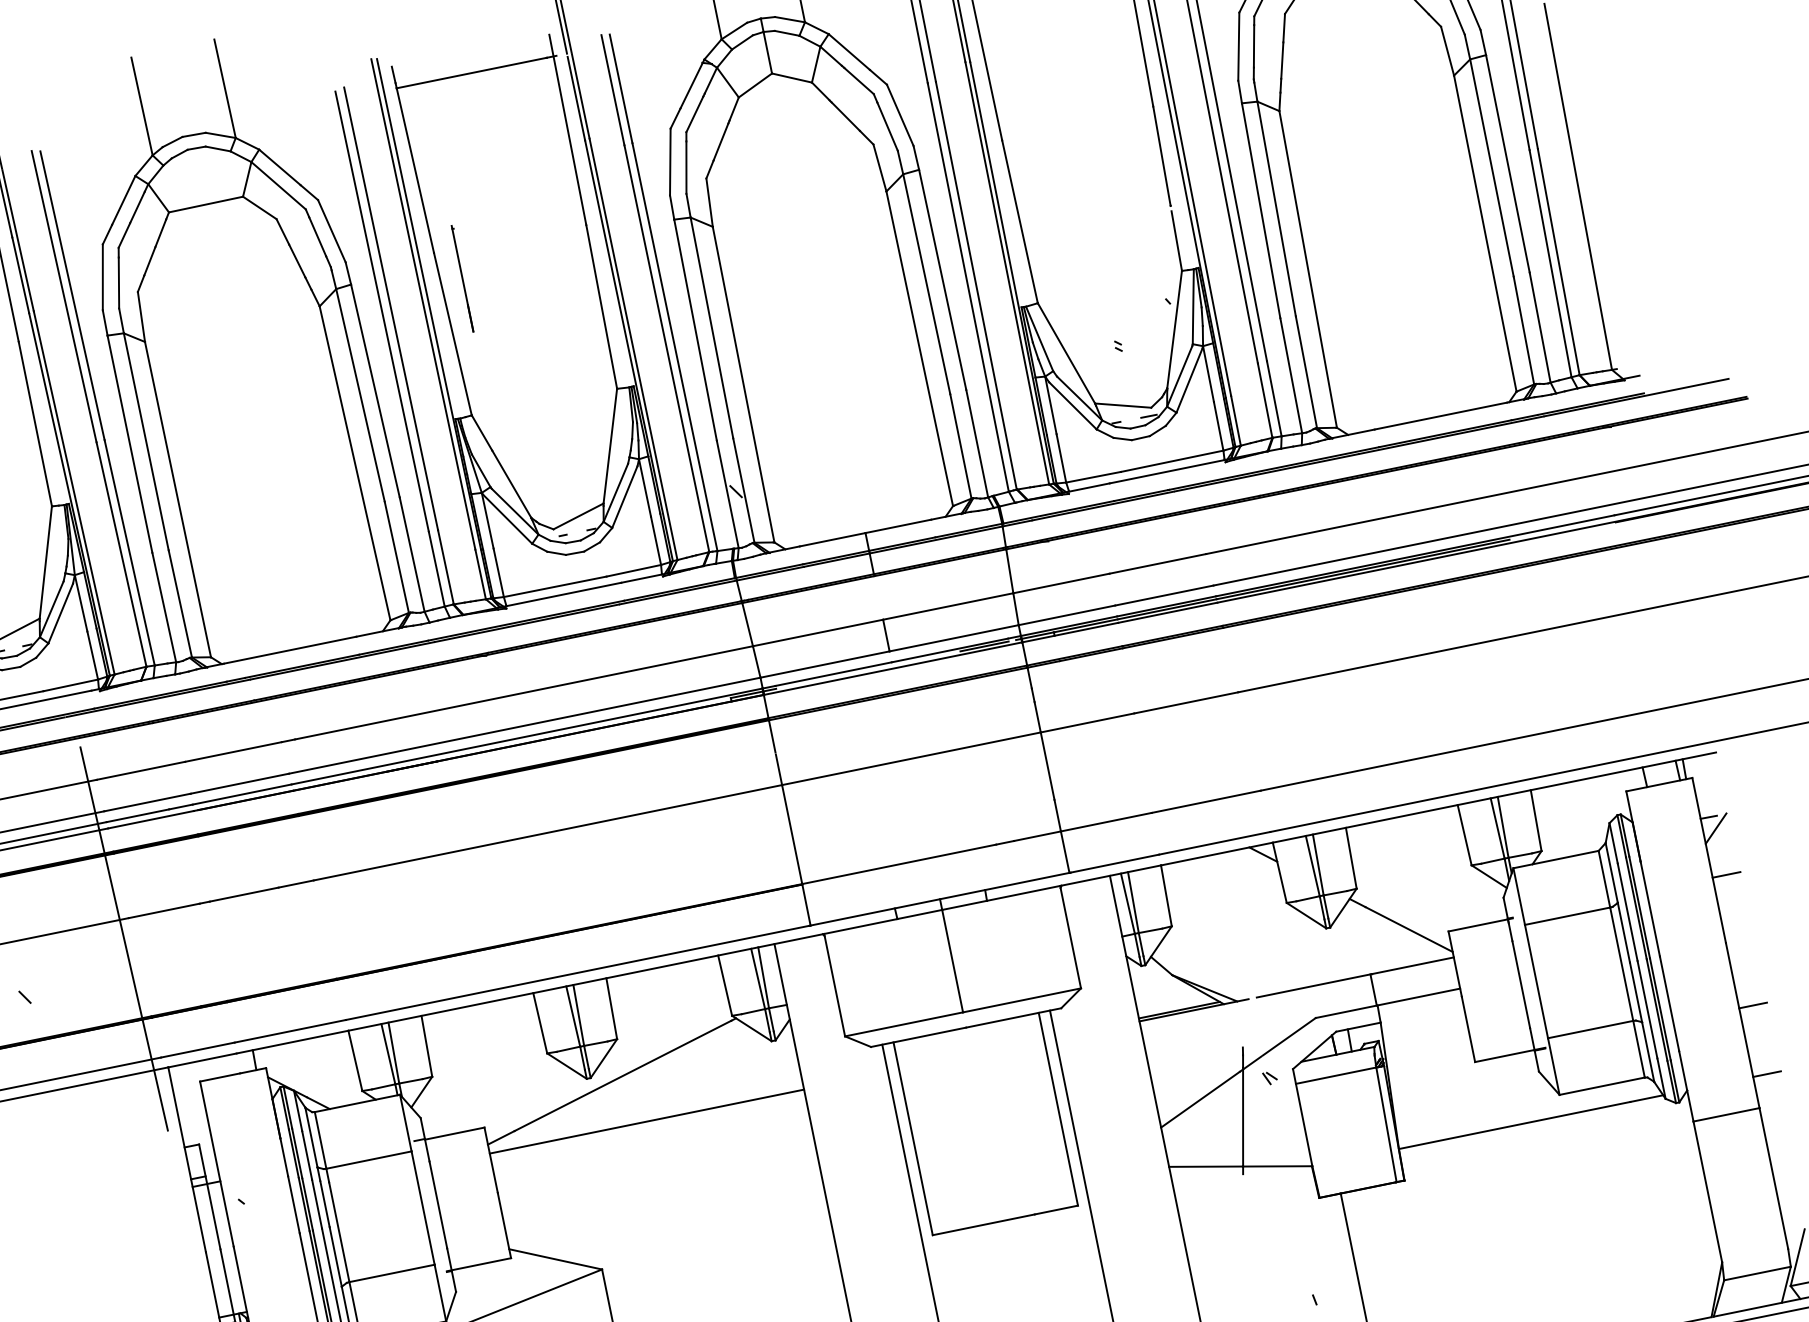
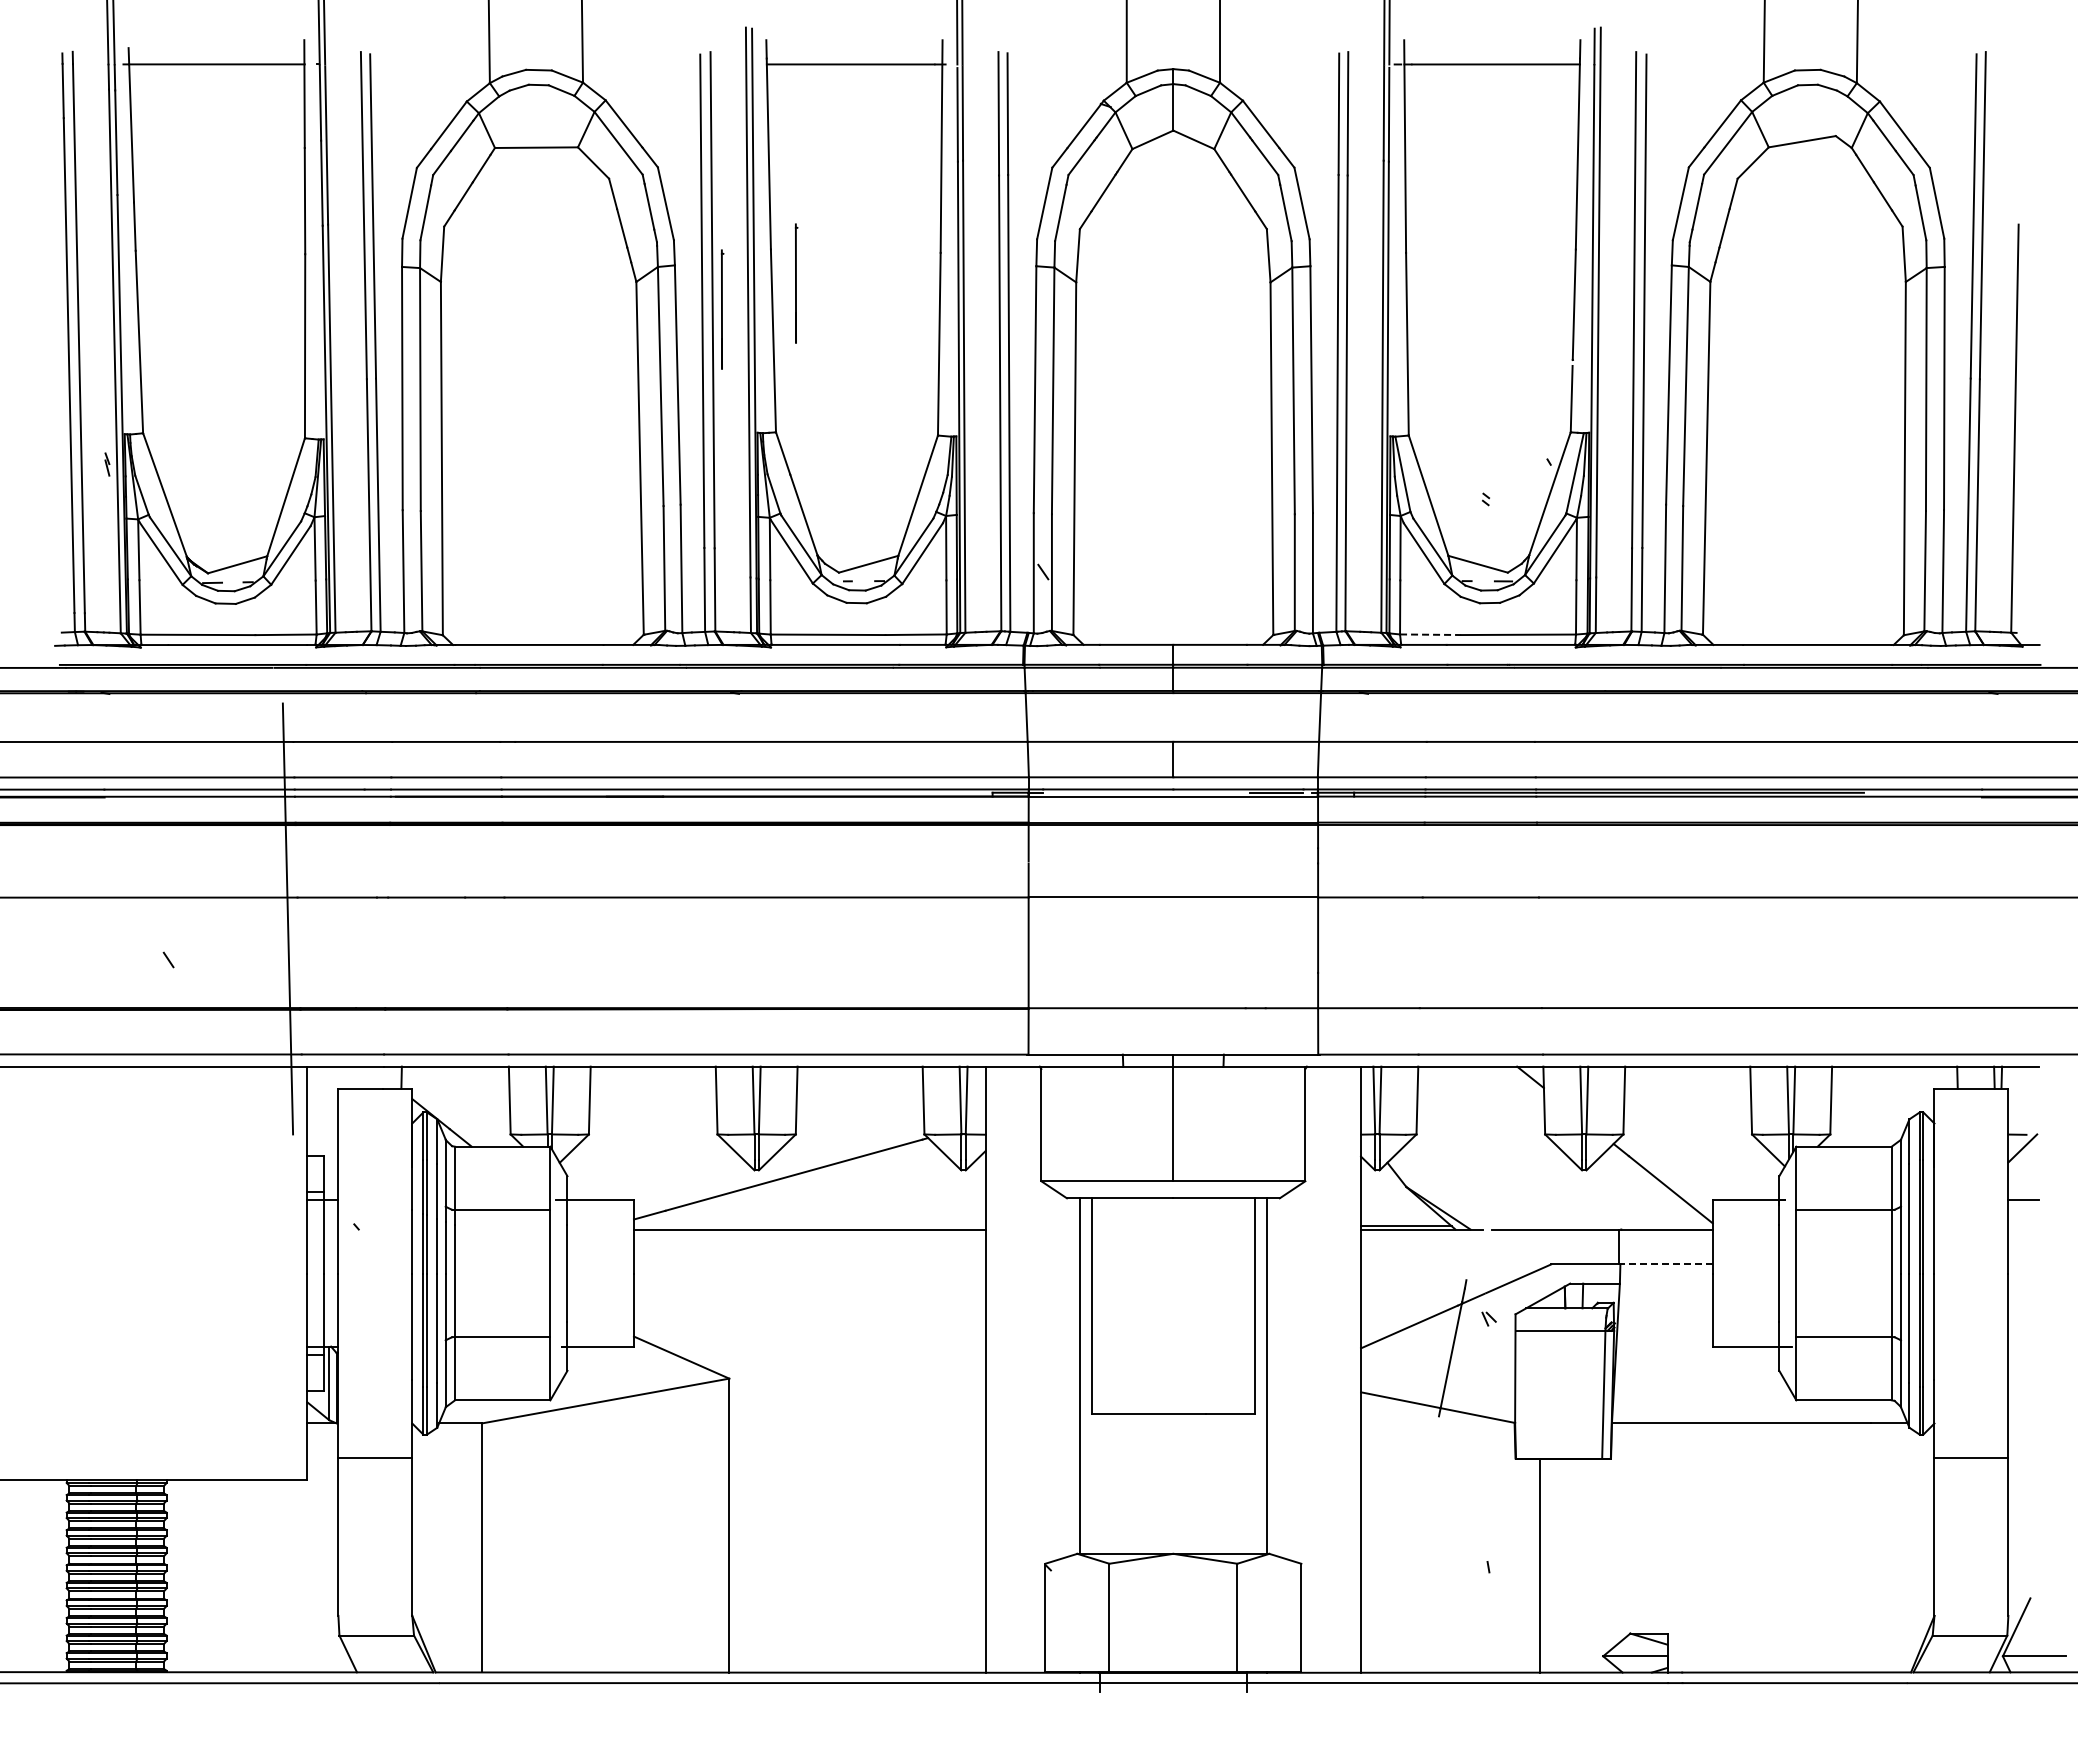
part: (401, 315) -> (722, 309), added
line: (1093, 477) -> (1430, 634), solid -> dashed
line: (1418, 997) -> (1666, 1264), solid -> dashed
line: (1752, 1005) -> (2023, 1346), removed
line: (1766, 1074) -> (2023, 1423), removed

